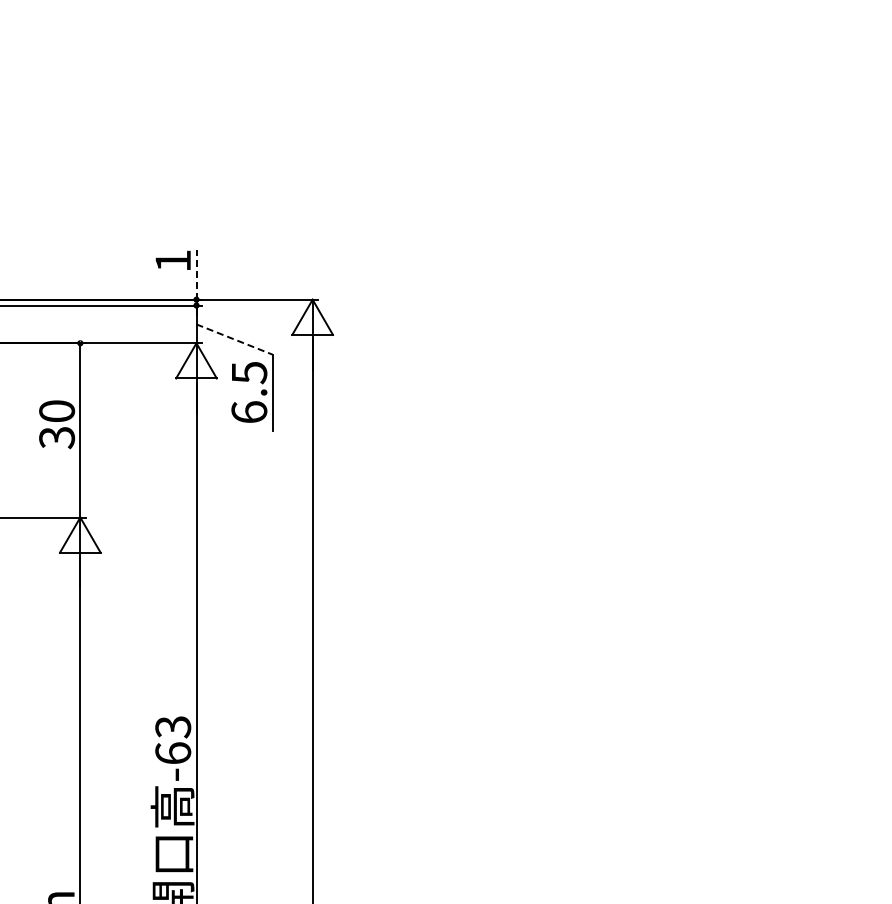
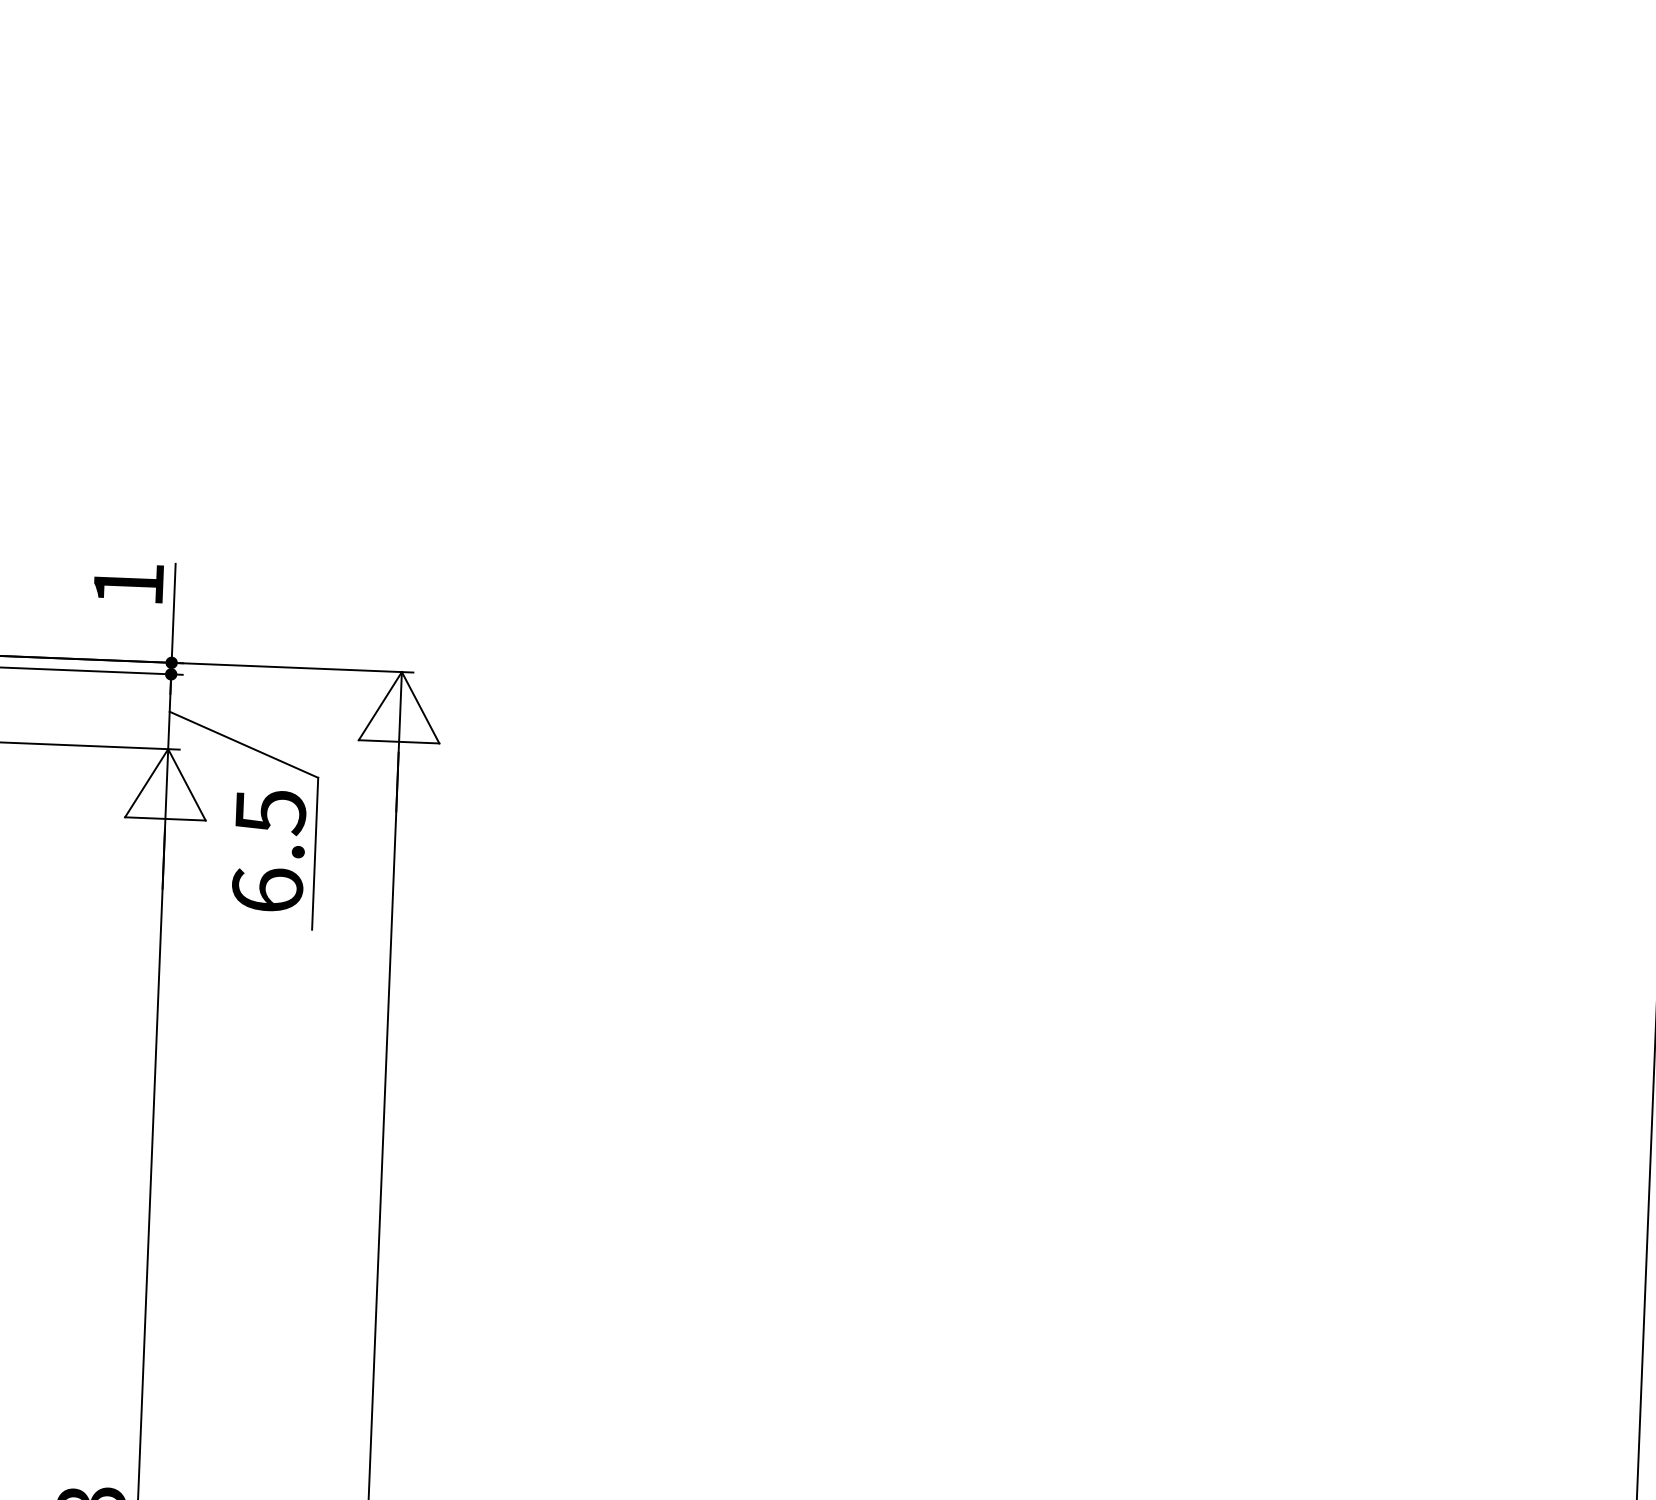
line: (196, 274) -> (173, 612), dashed -> solid
line: (234, 339) -> (243, 744), dashed -> solid

